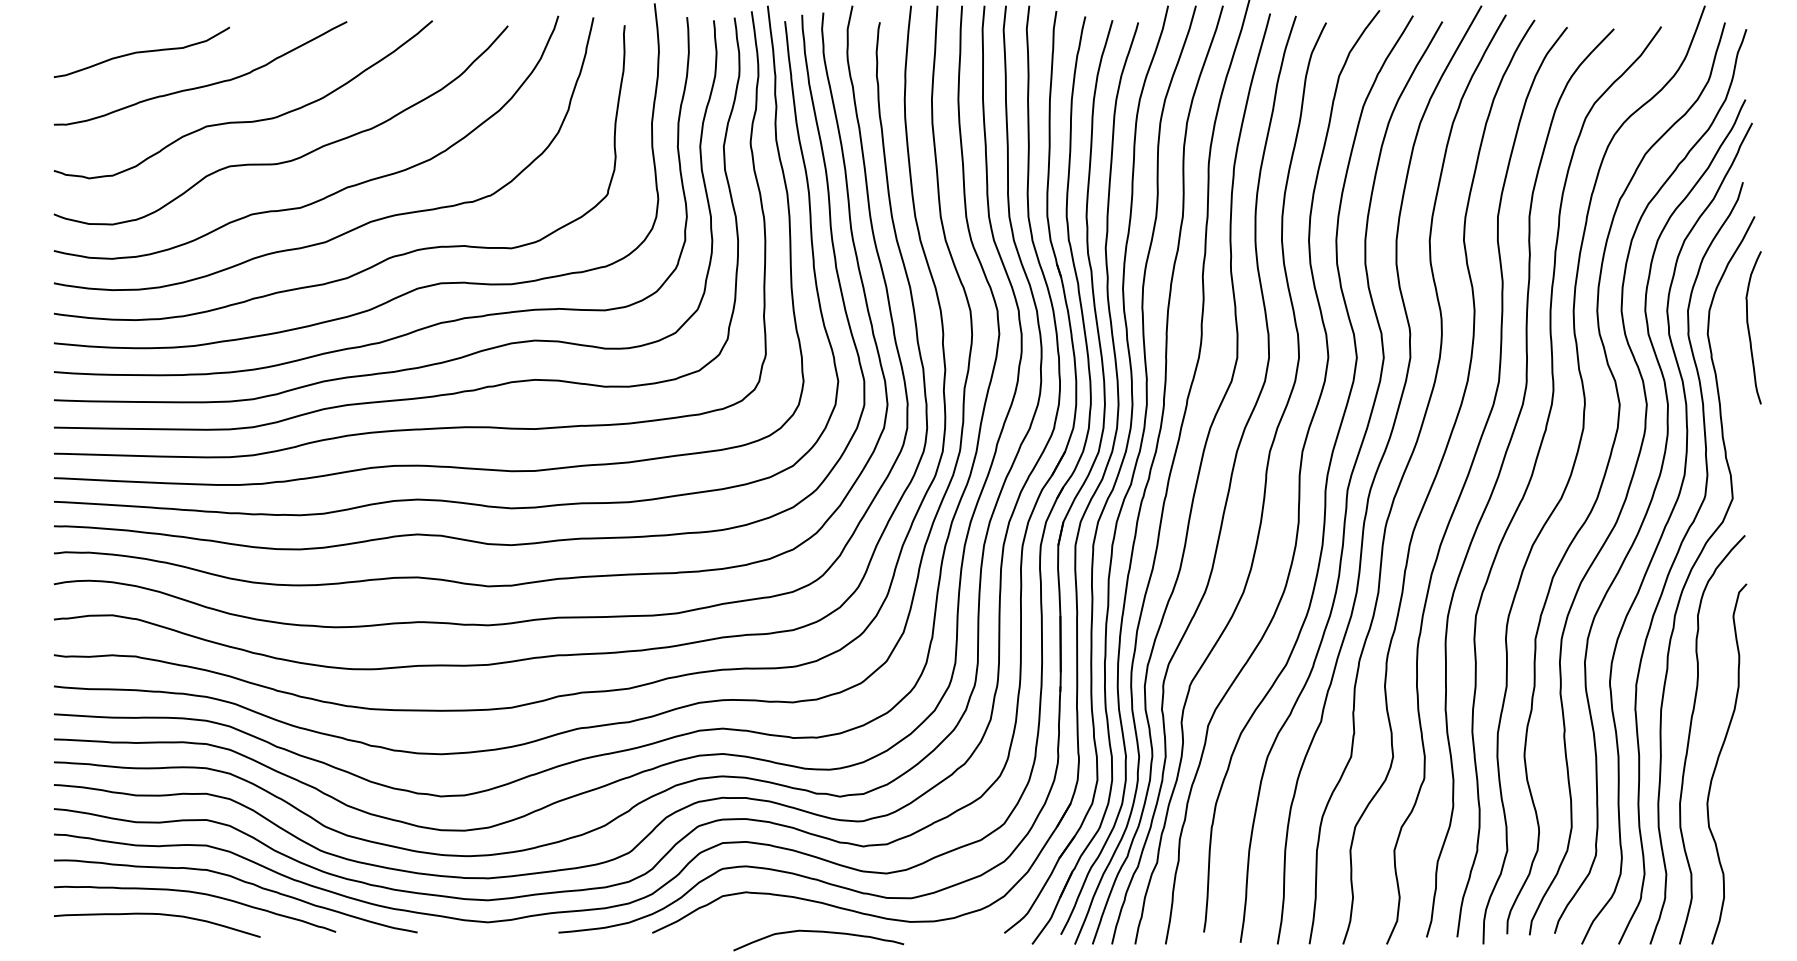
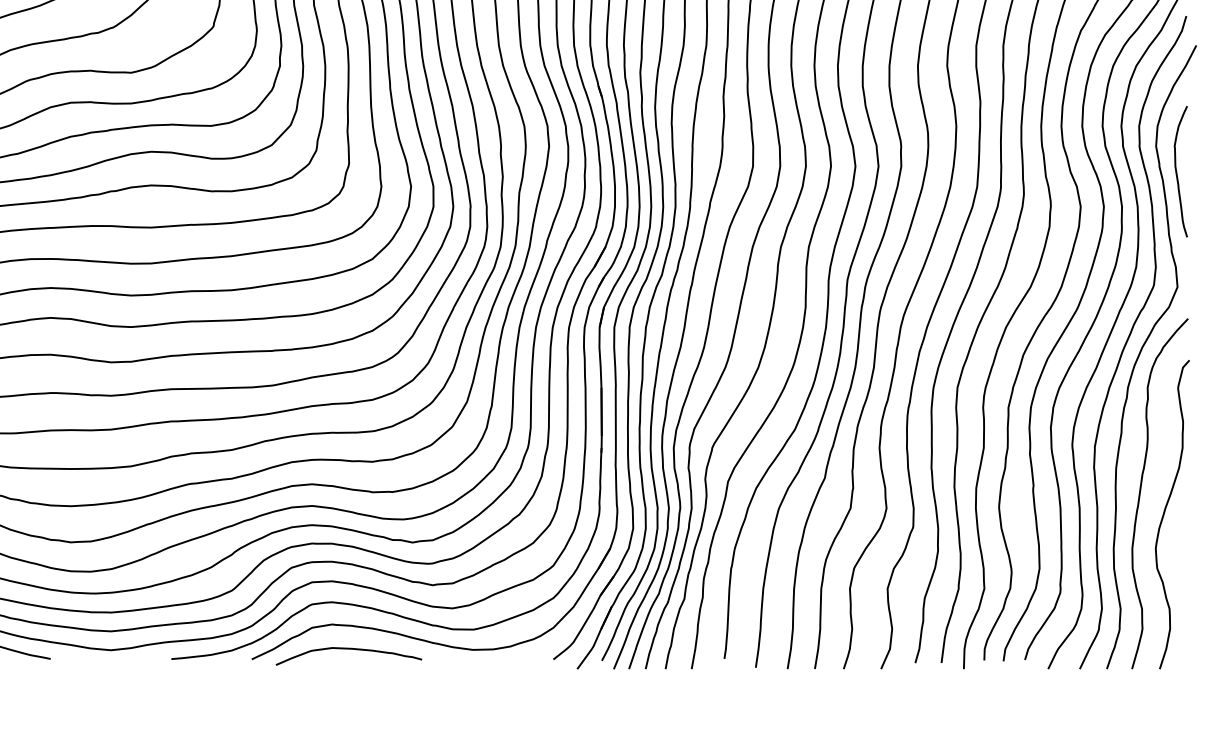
curve: (1749, 327) -> (1177, 171), moved
curve: (818, 932) -> (348, 649), moved

